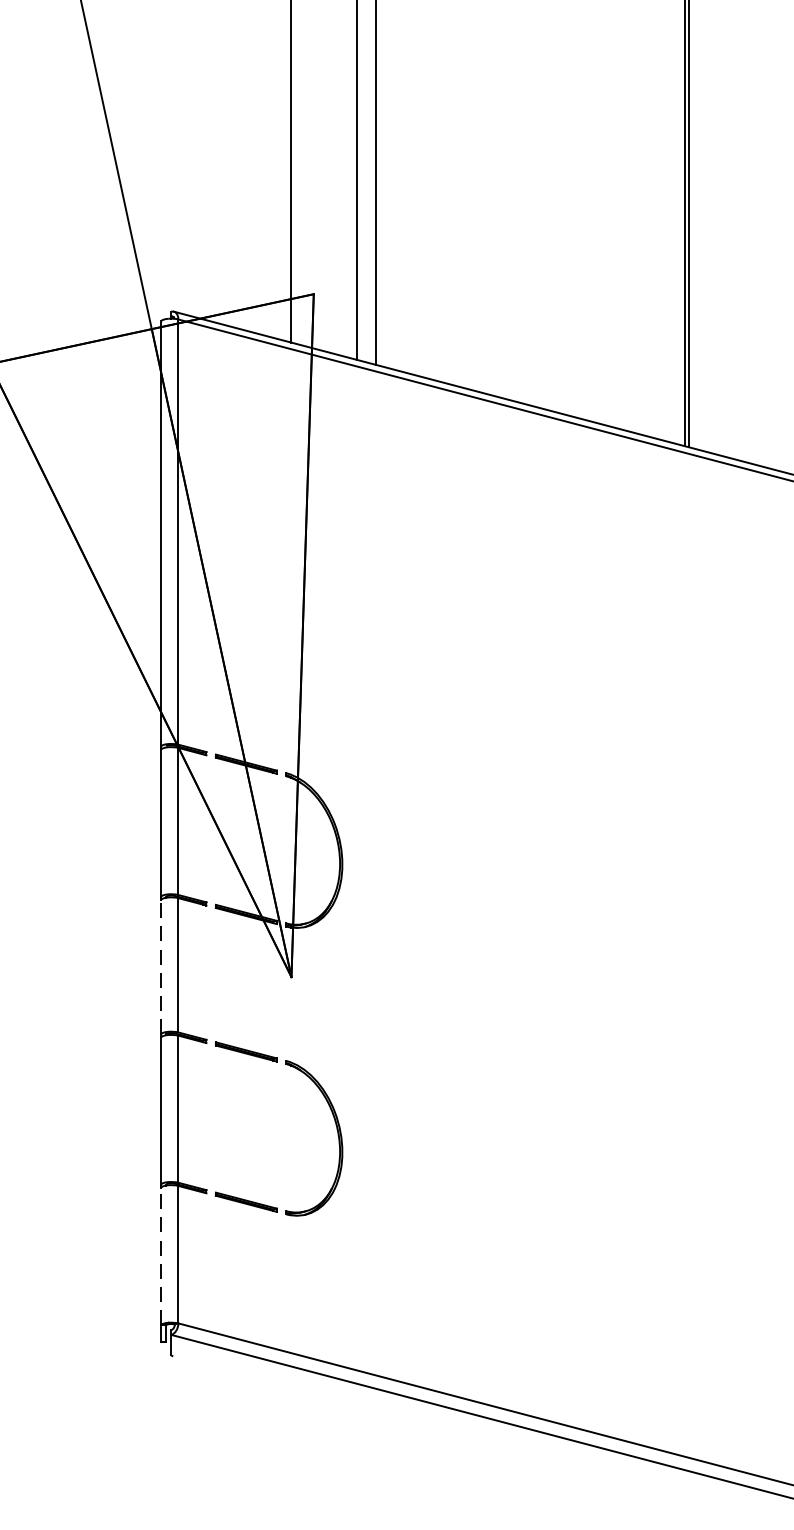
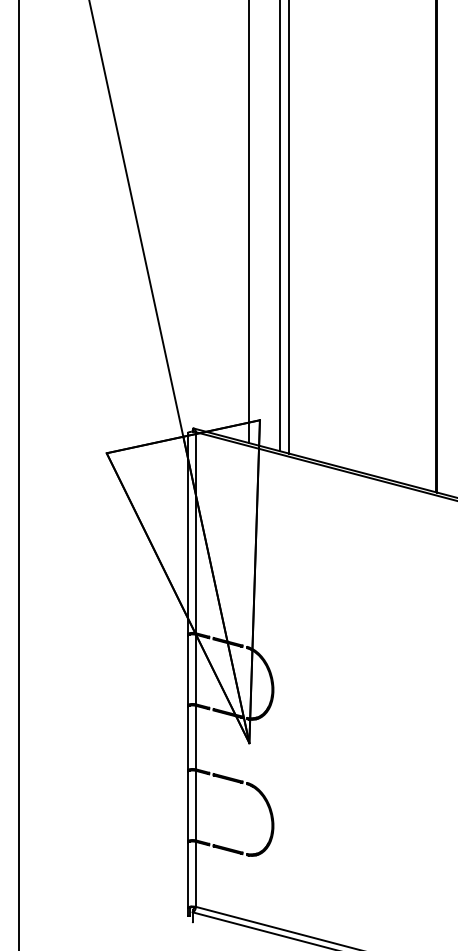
line: (160, 967) -> (187, 738), dashed -> solid
line: (160, 1257) -> (187, 875), dashed -> solid

